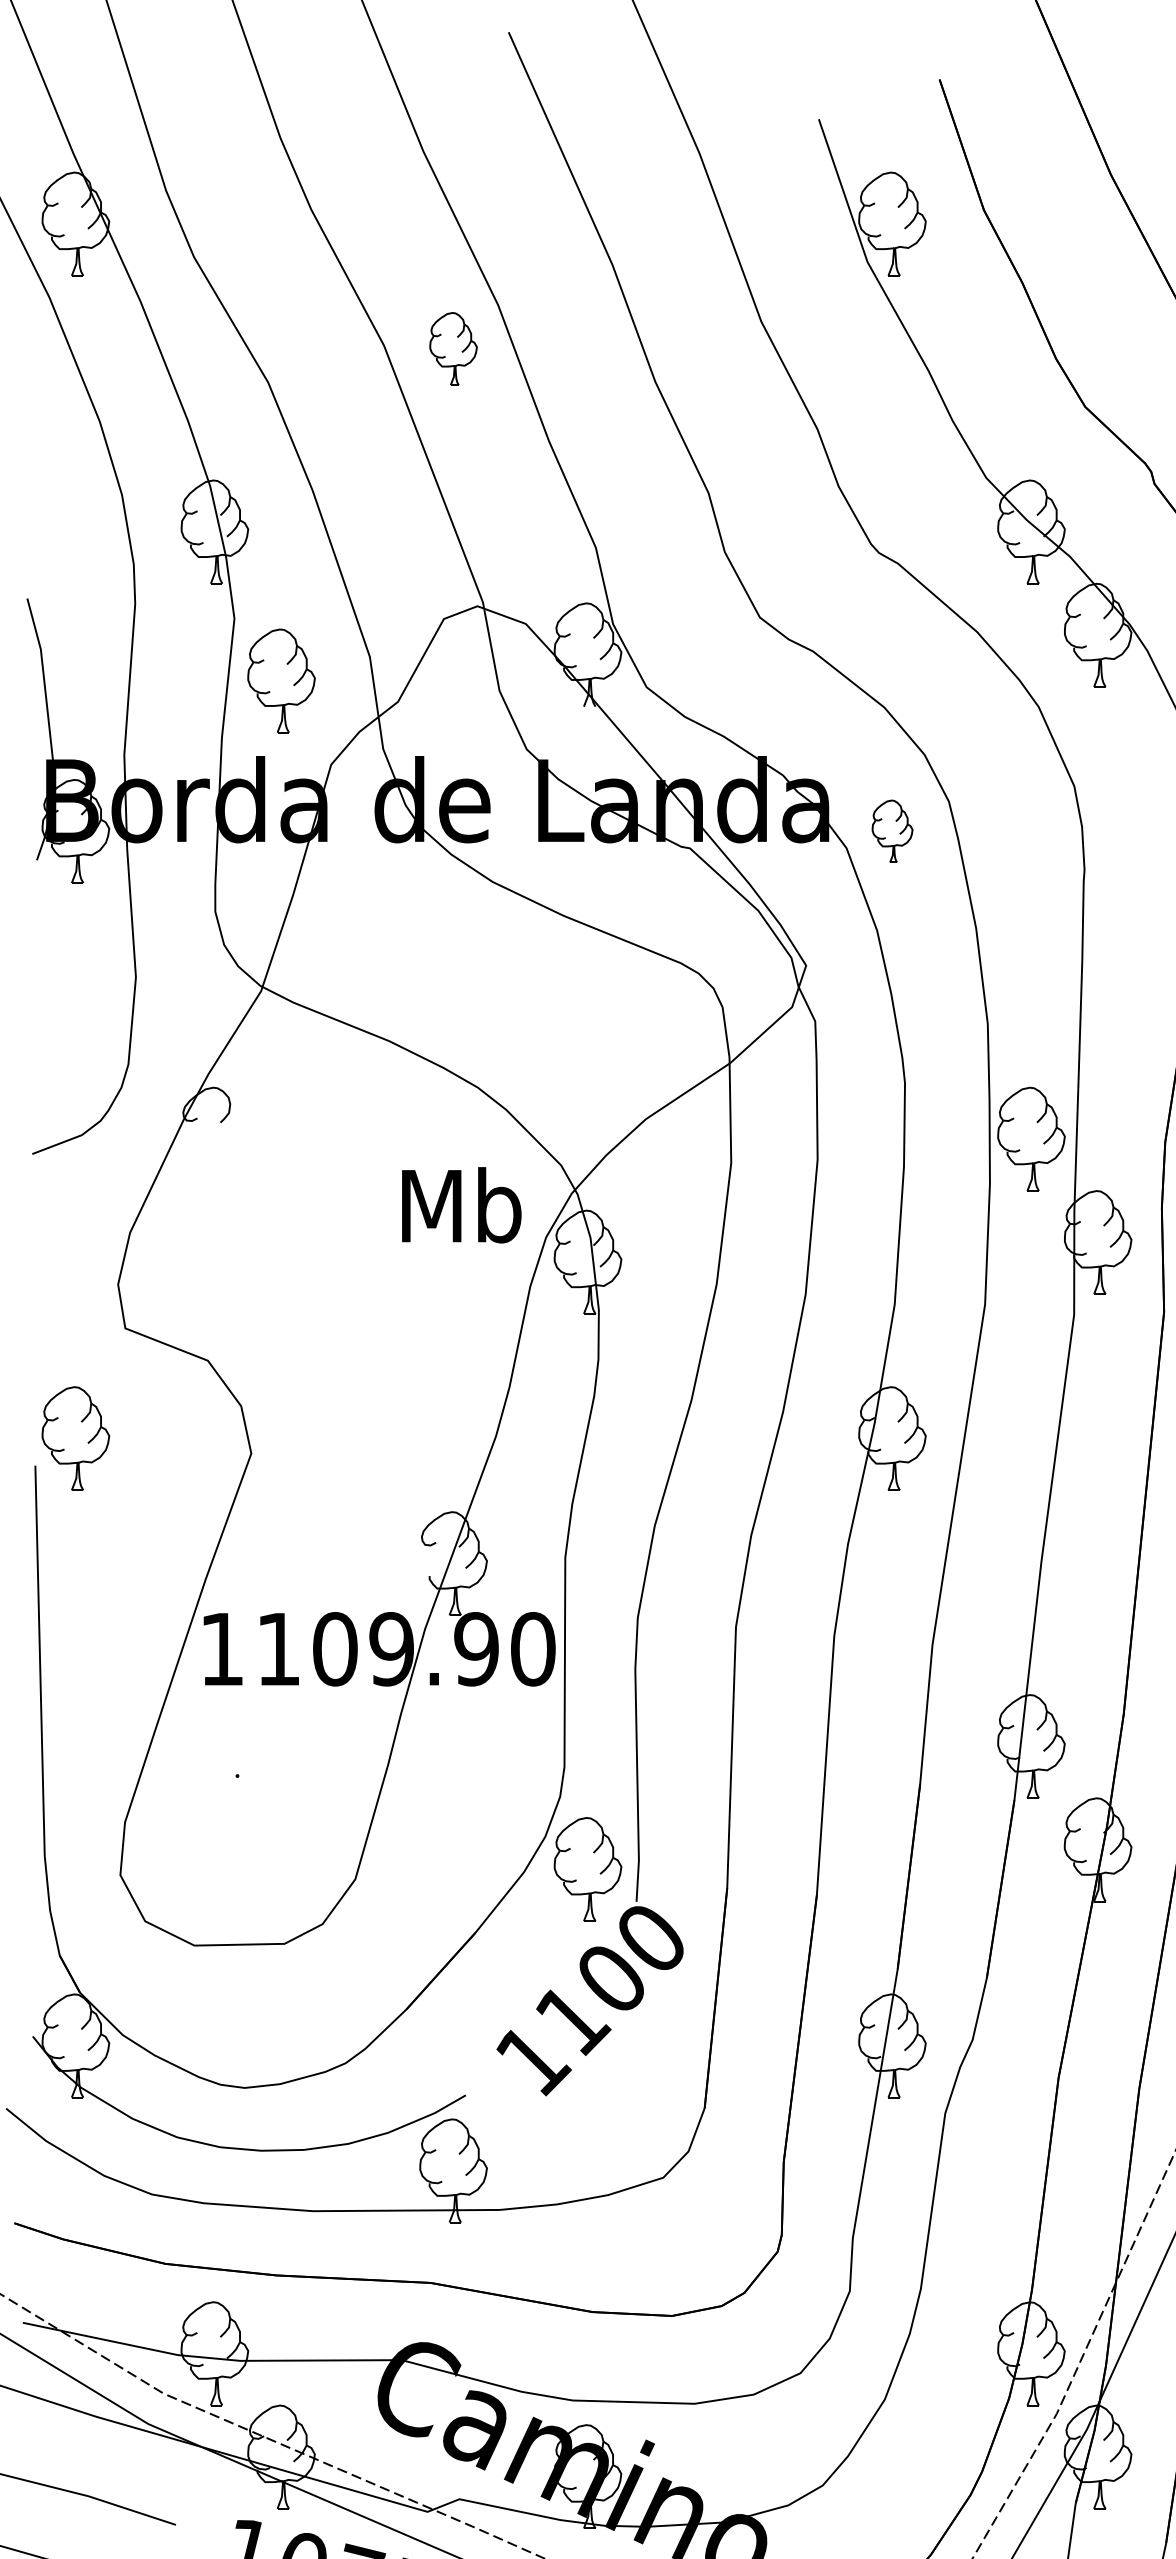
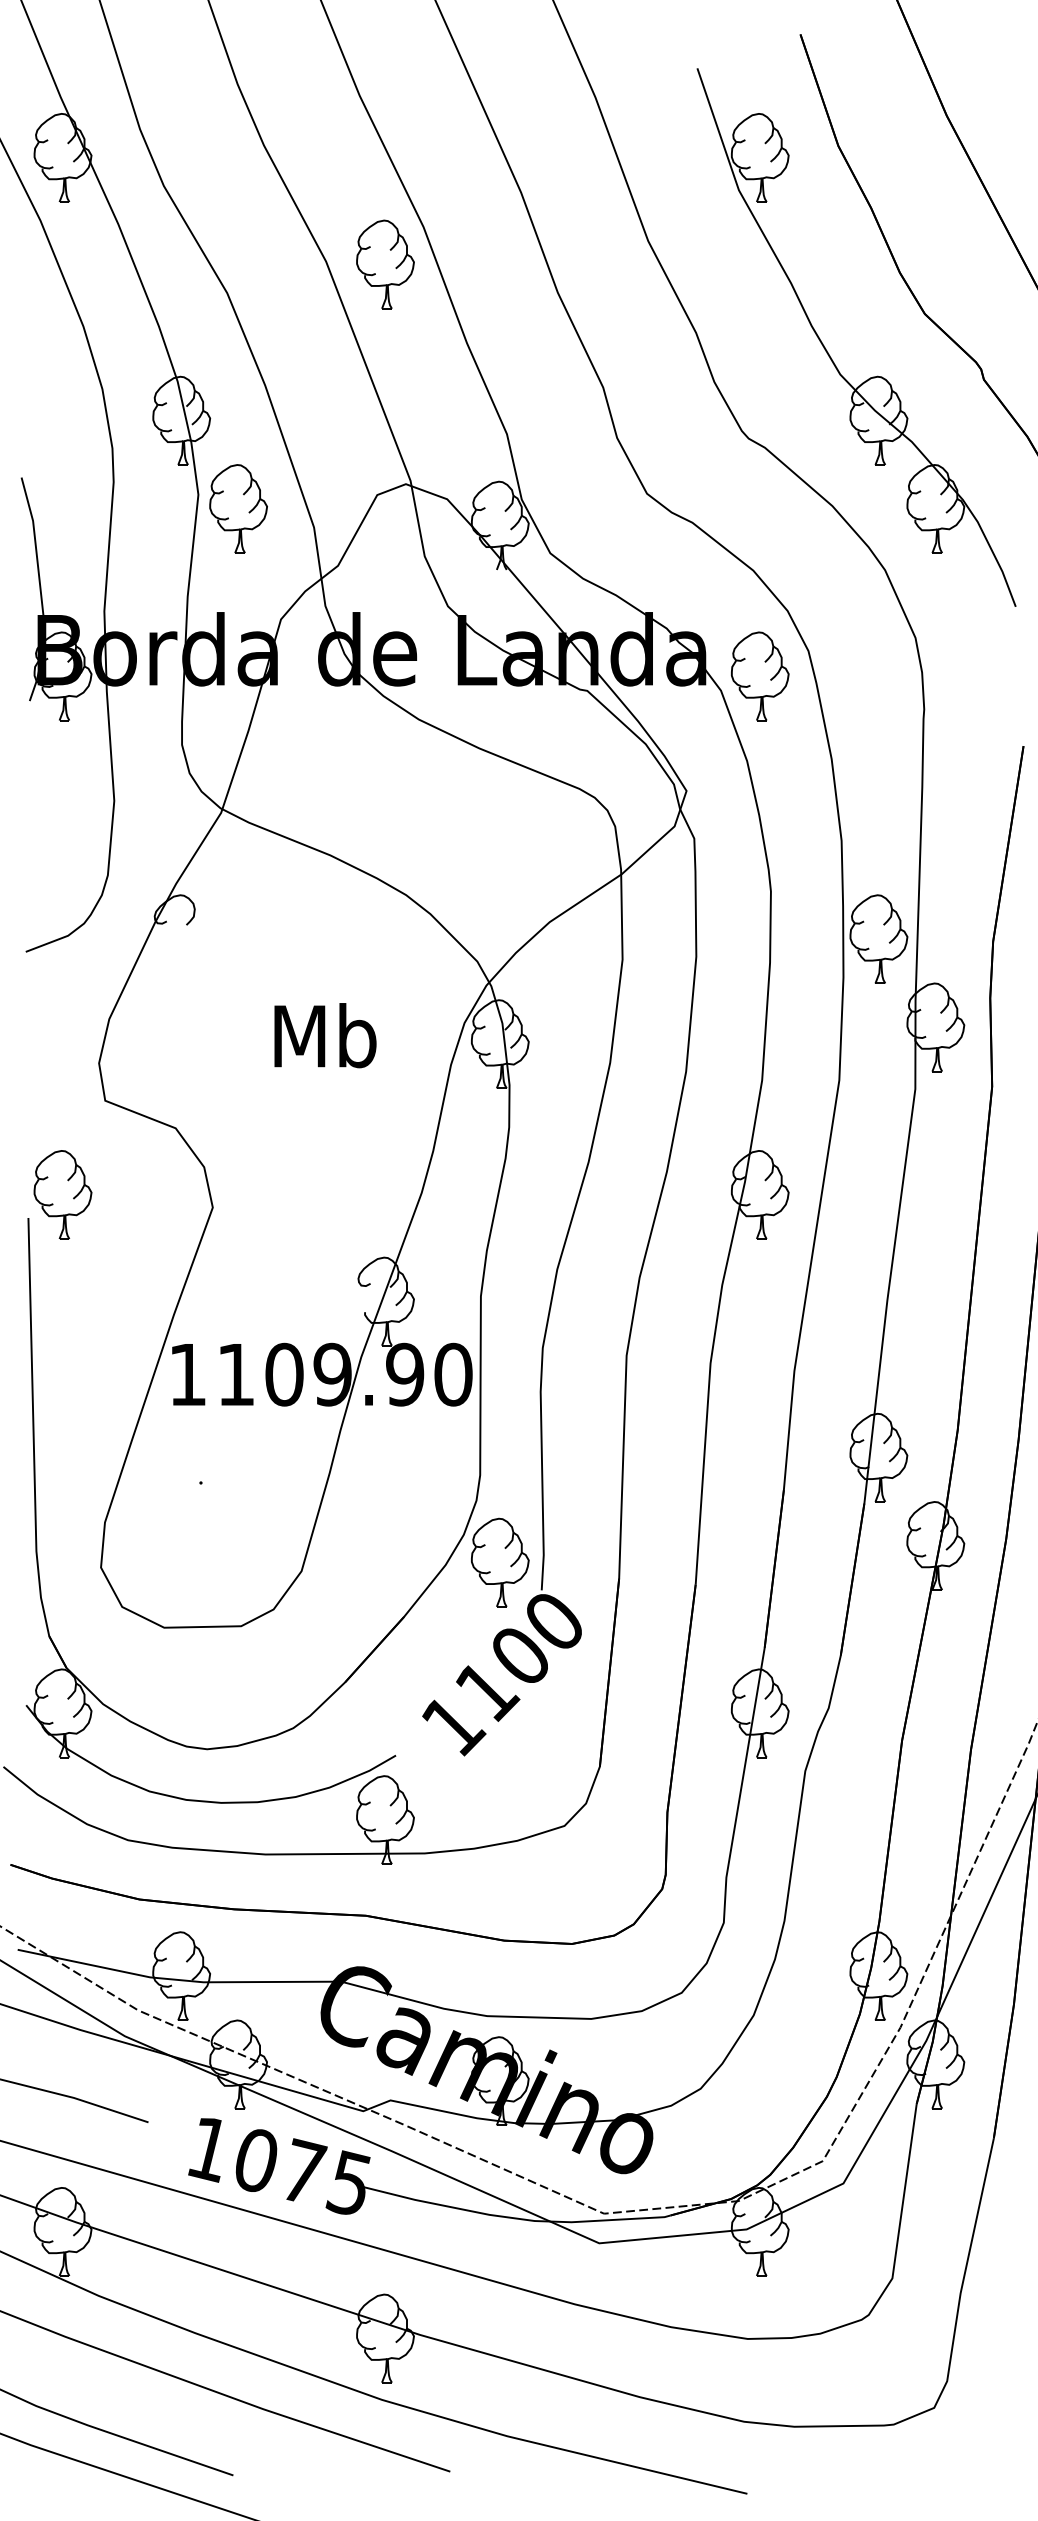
part: (453, 348) -> (385, 264), size x1.43
part: (281, 680) -> (238, 508), moved
part: (892, 831) -> (760, 676), size x1.67
text: (461, 1205) -> (325, 1035), moved

